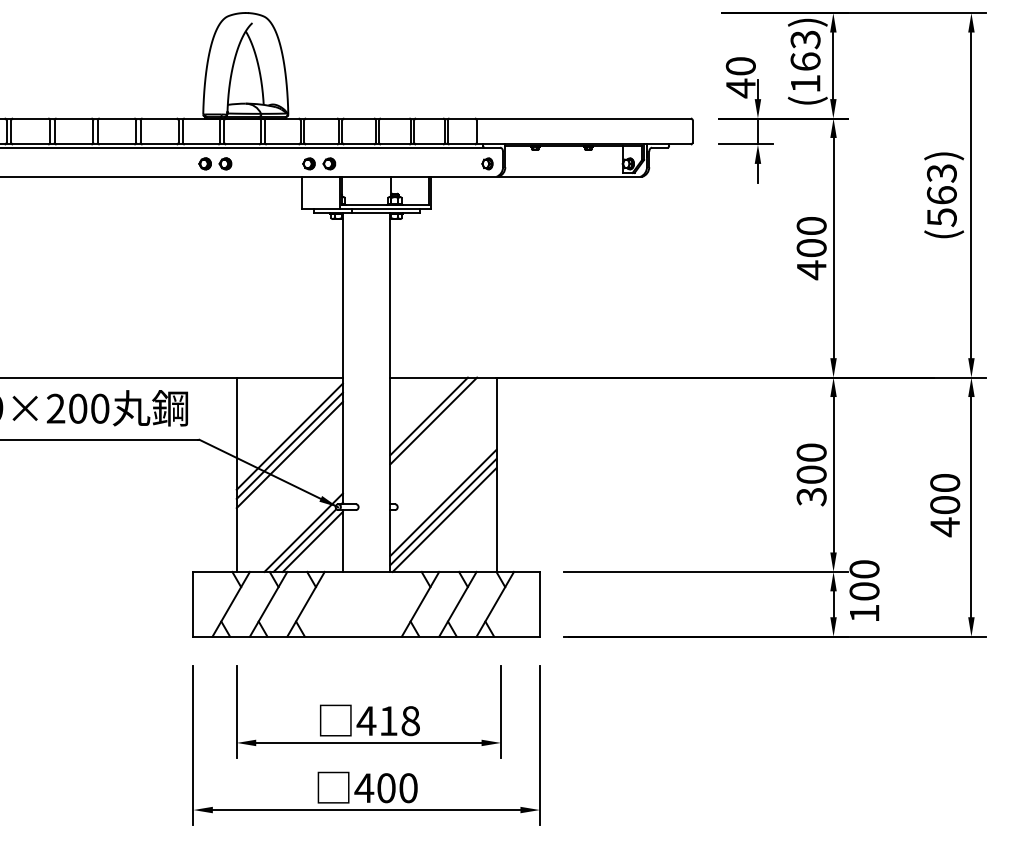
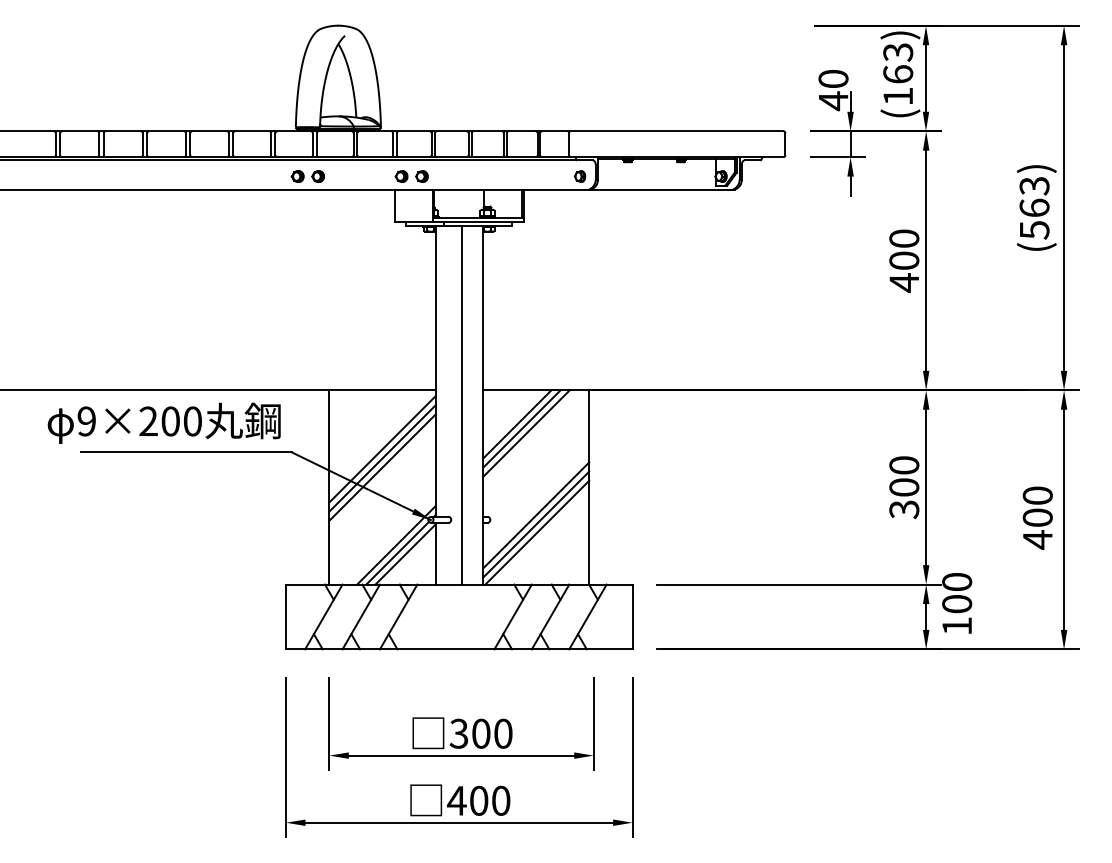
line: (368, 391) -> (461, 404), added
line: (424, 411) -> (517, 424), added
text: (387, 720) -> (480, 733), 418 -> 300

